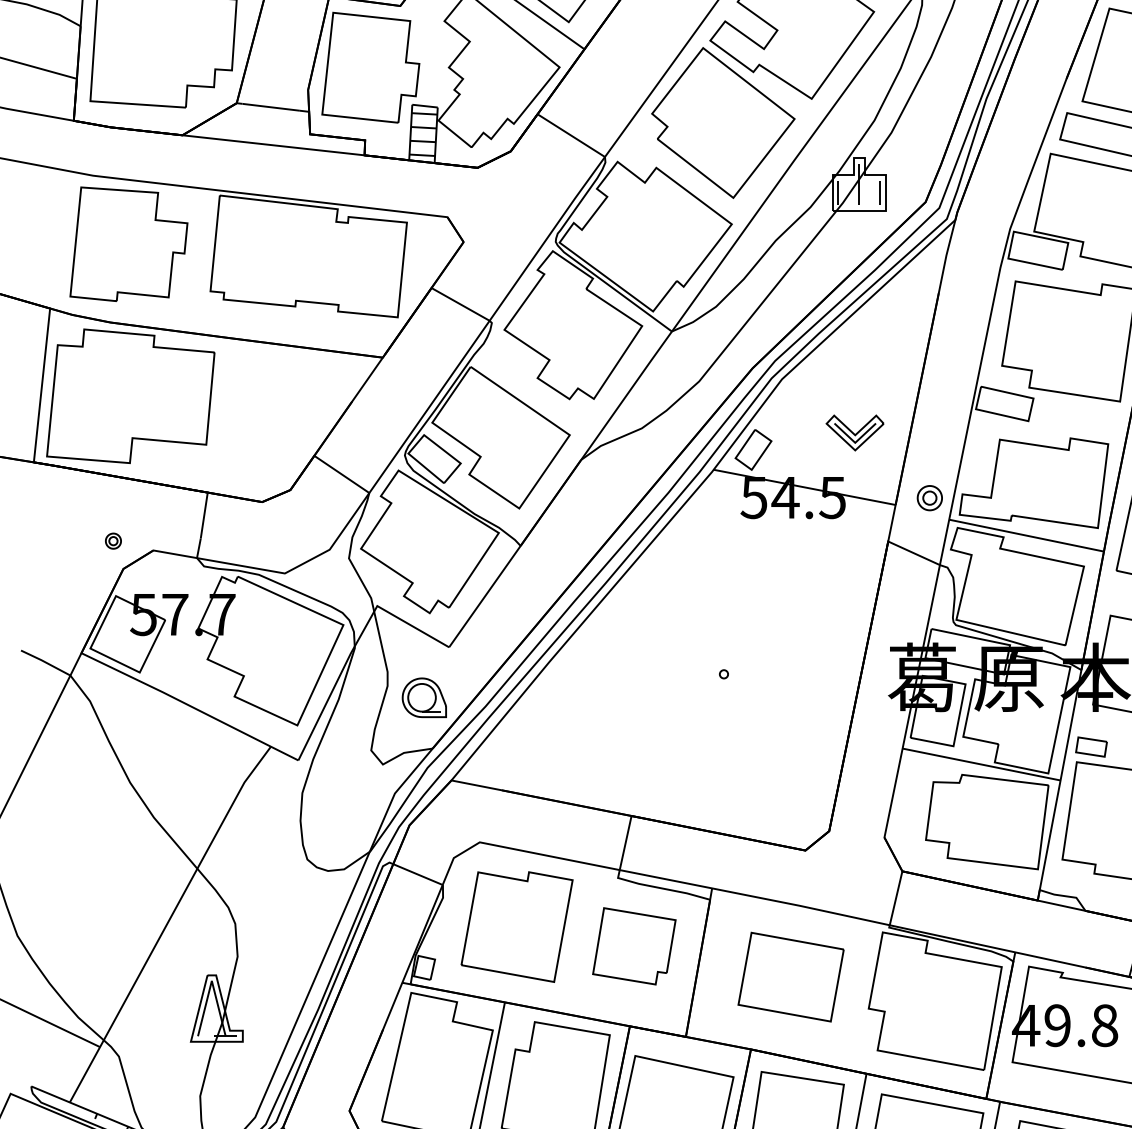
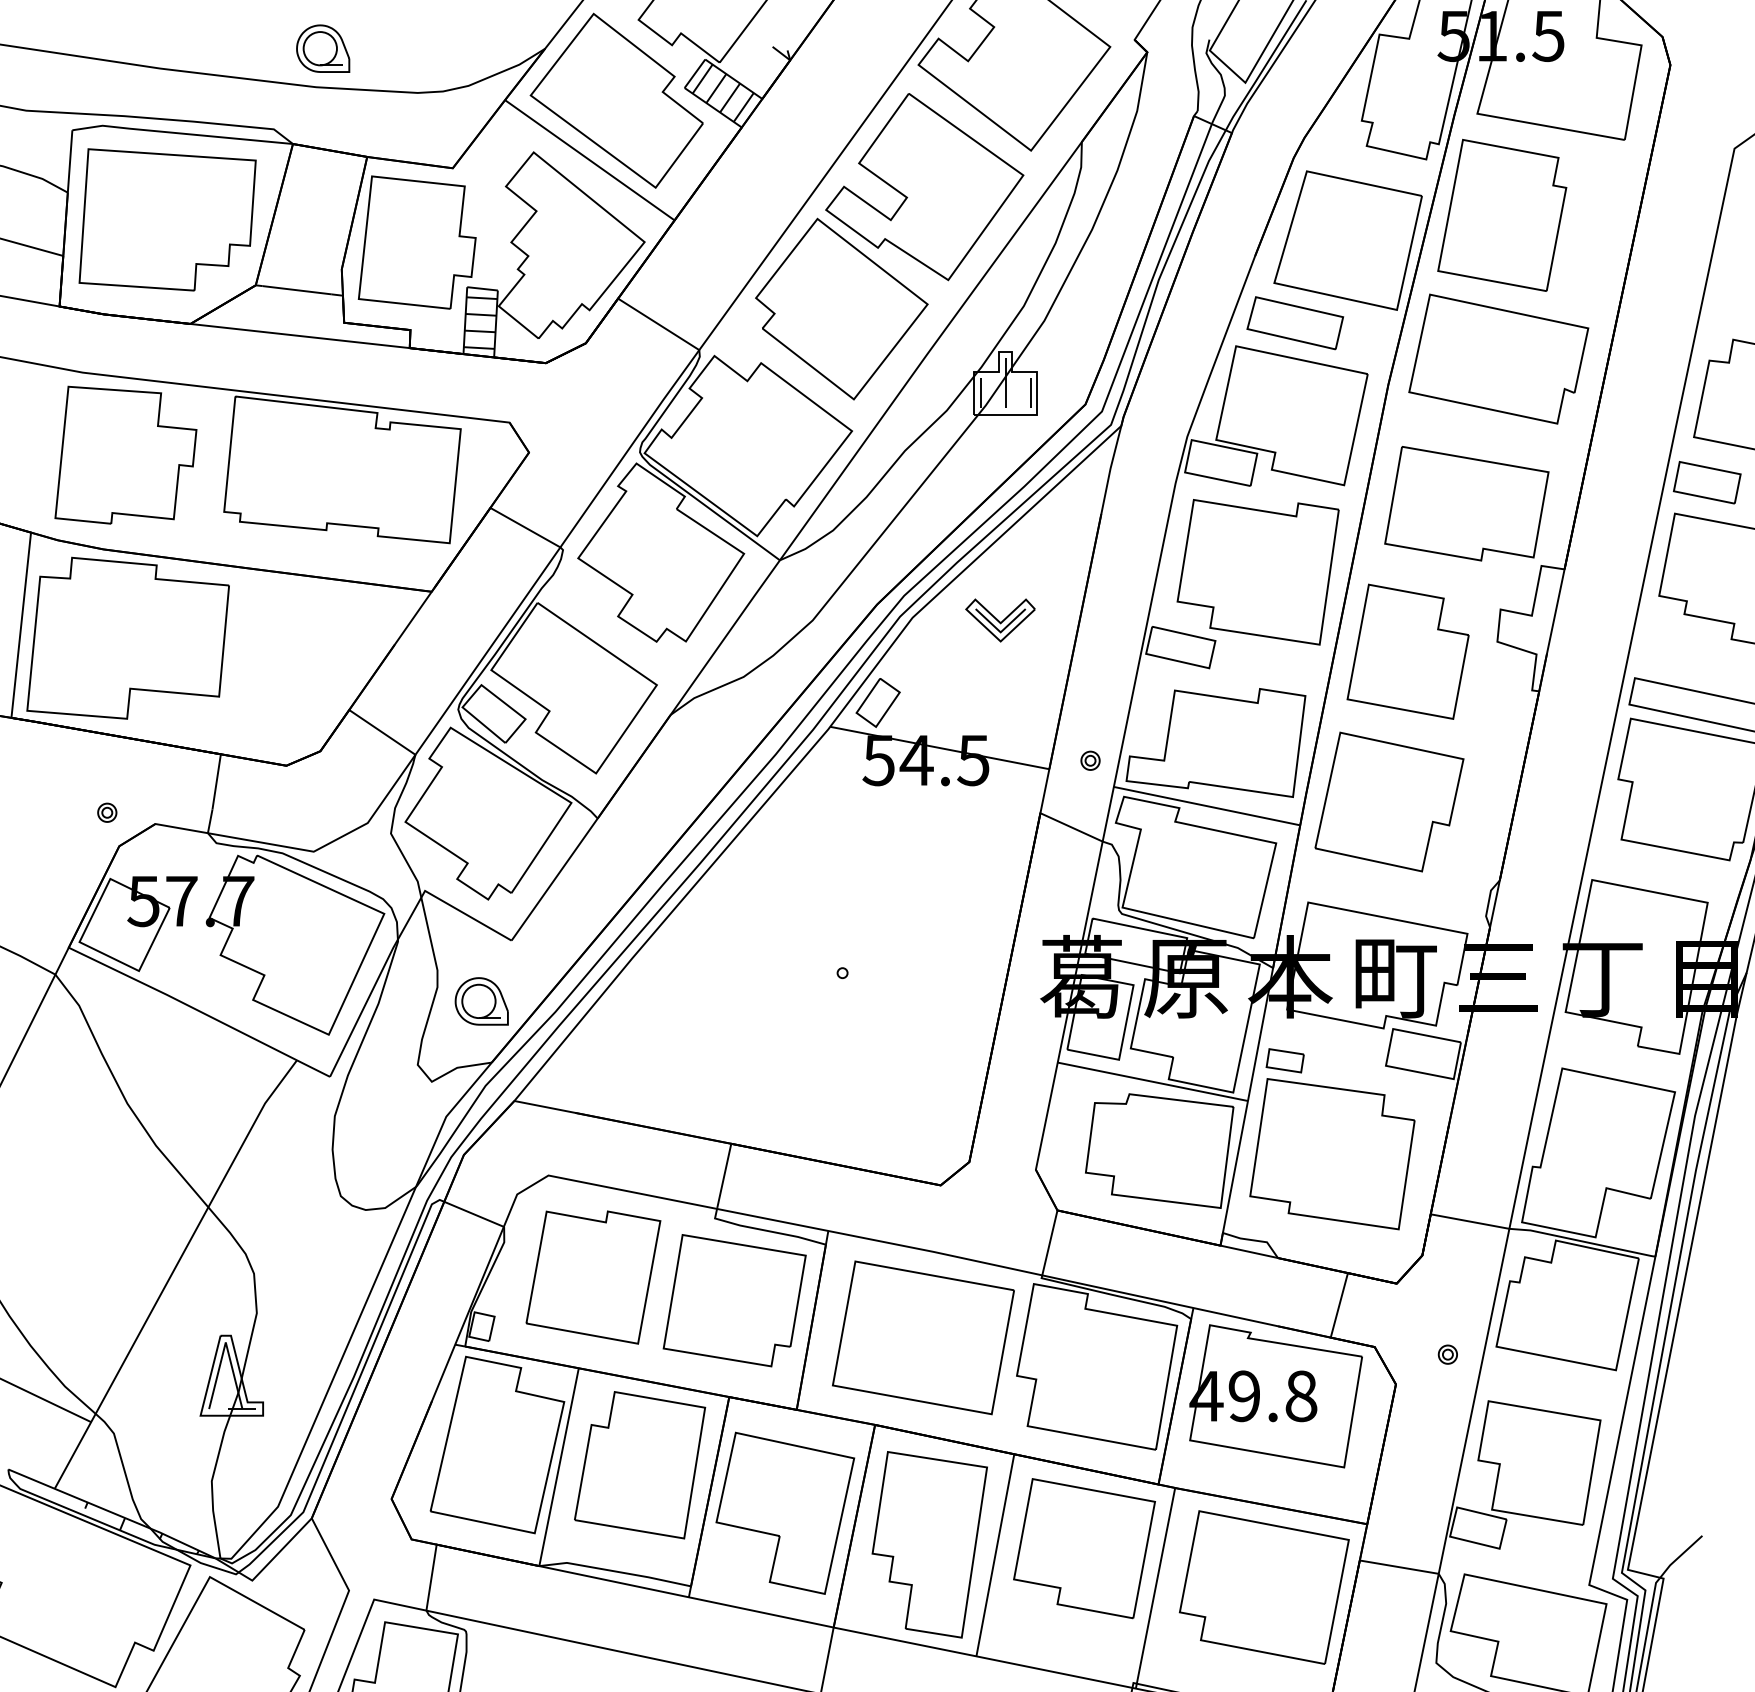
part: (855, 432) -> (1000, 620), moved
part: (929, 497) -> (1090, 760), size x0.62
part: (634, 946) -> (734, 1300), size x1.43
part: (791, 976) -> (923, 1337), size x1.43

